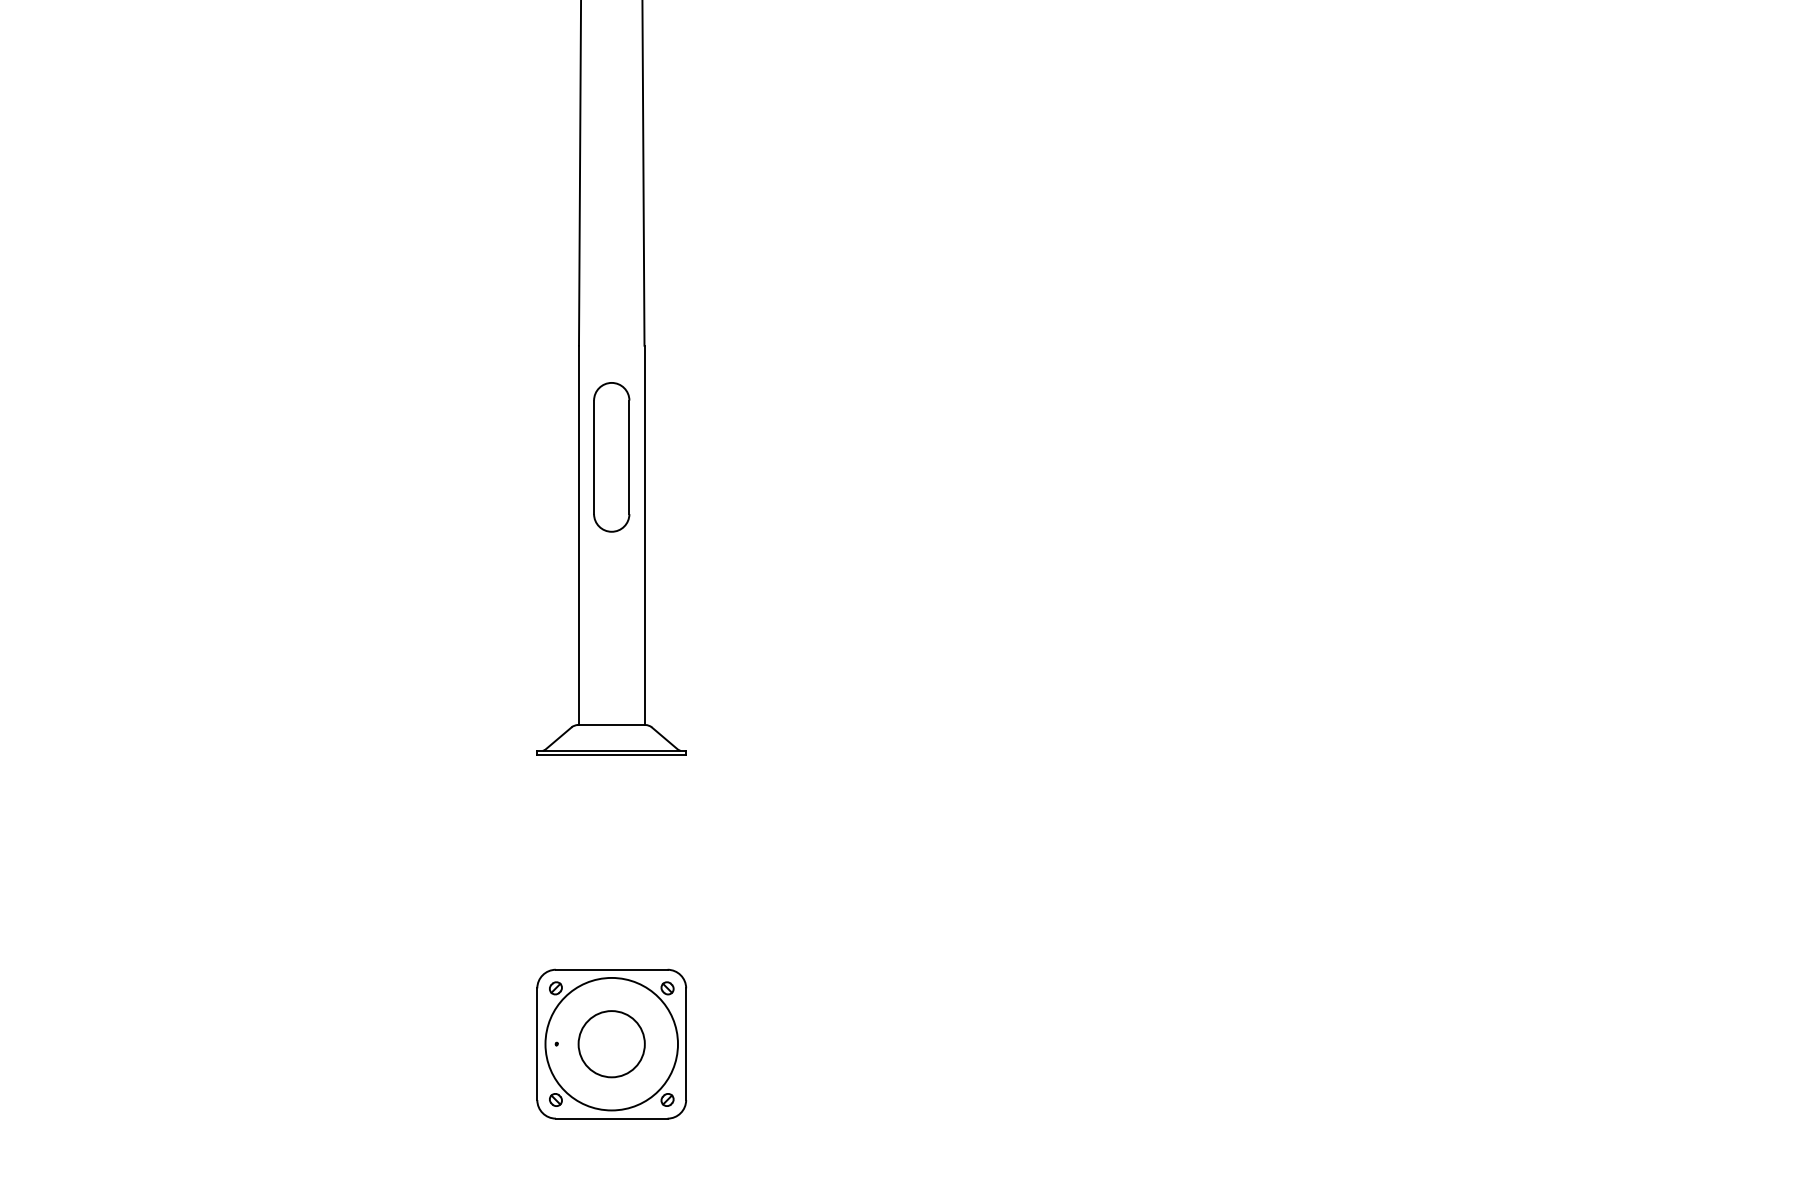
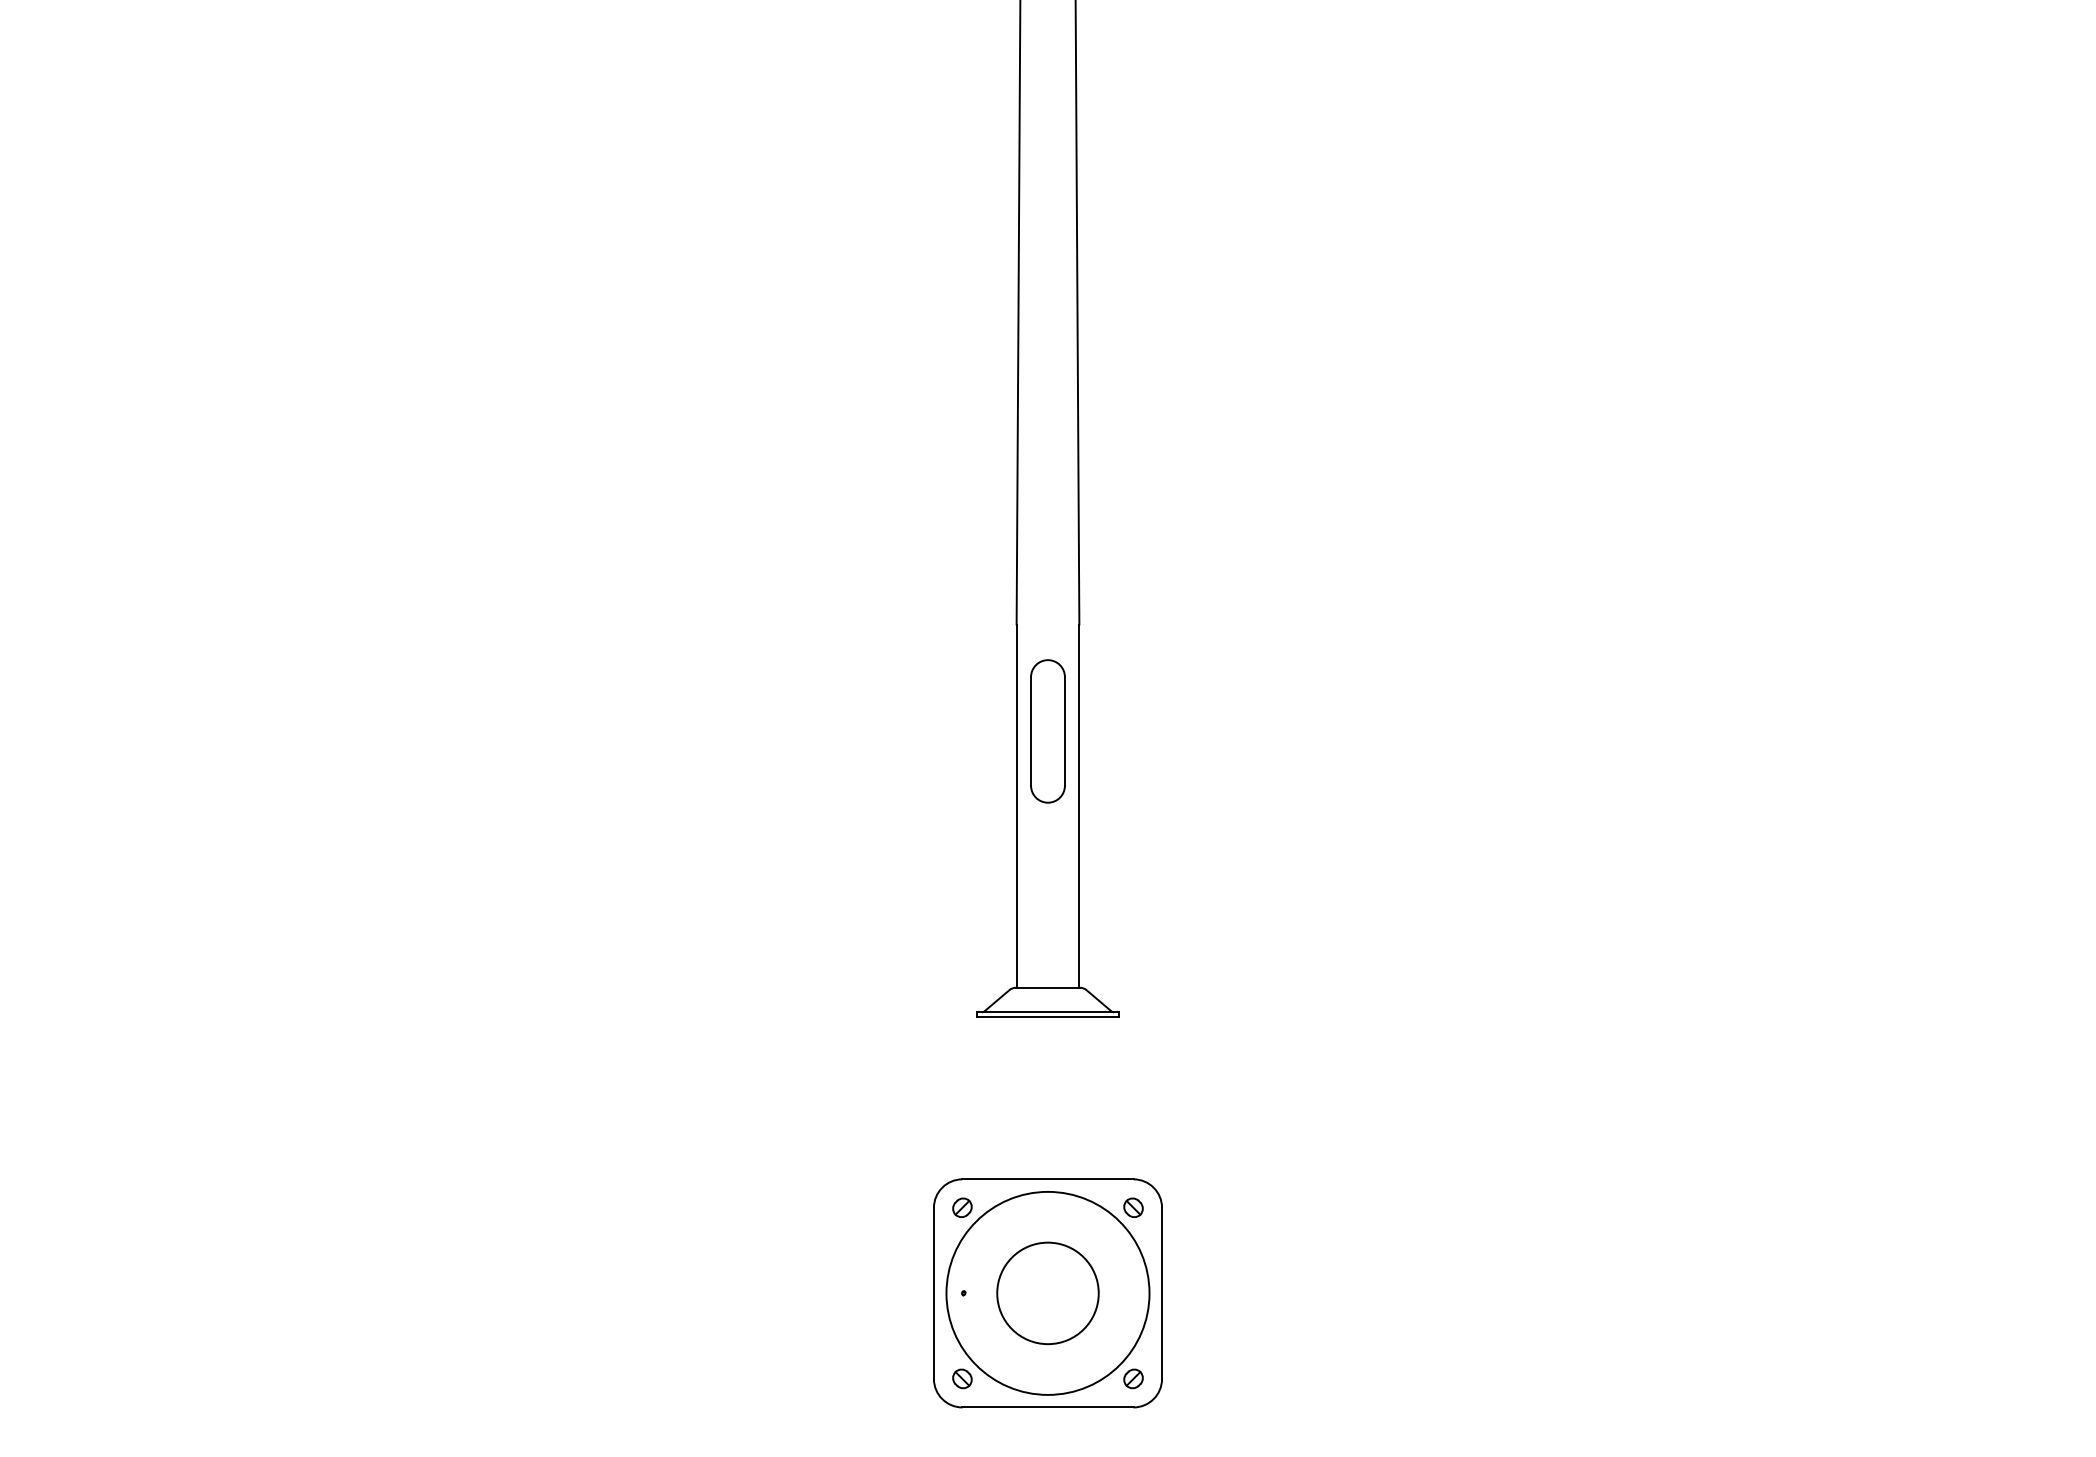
part: (611, 1044) -> (1047, 1293), size x1.6

